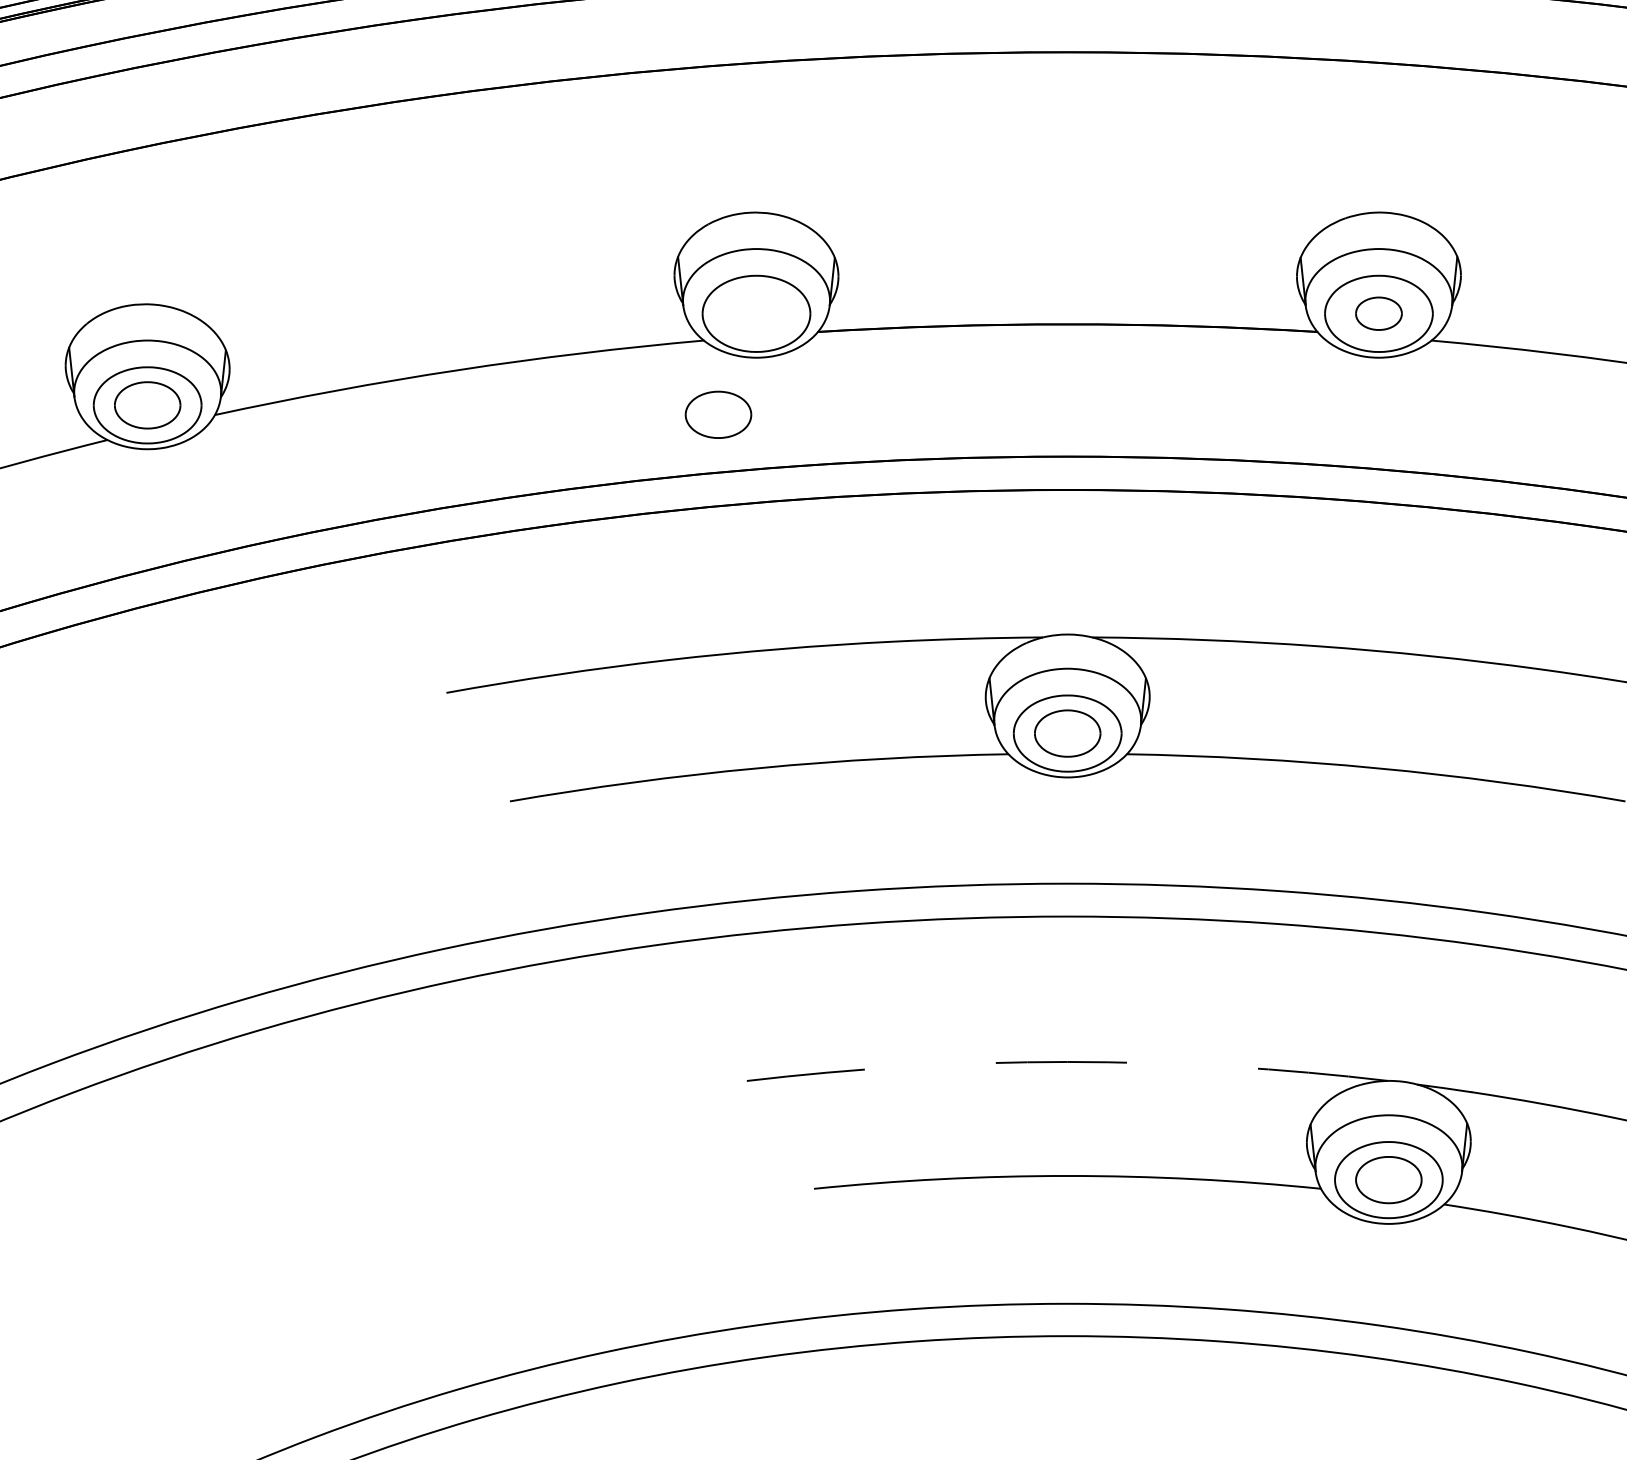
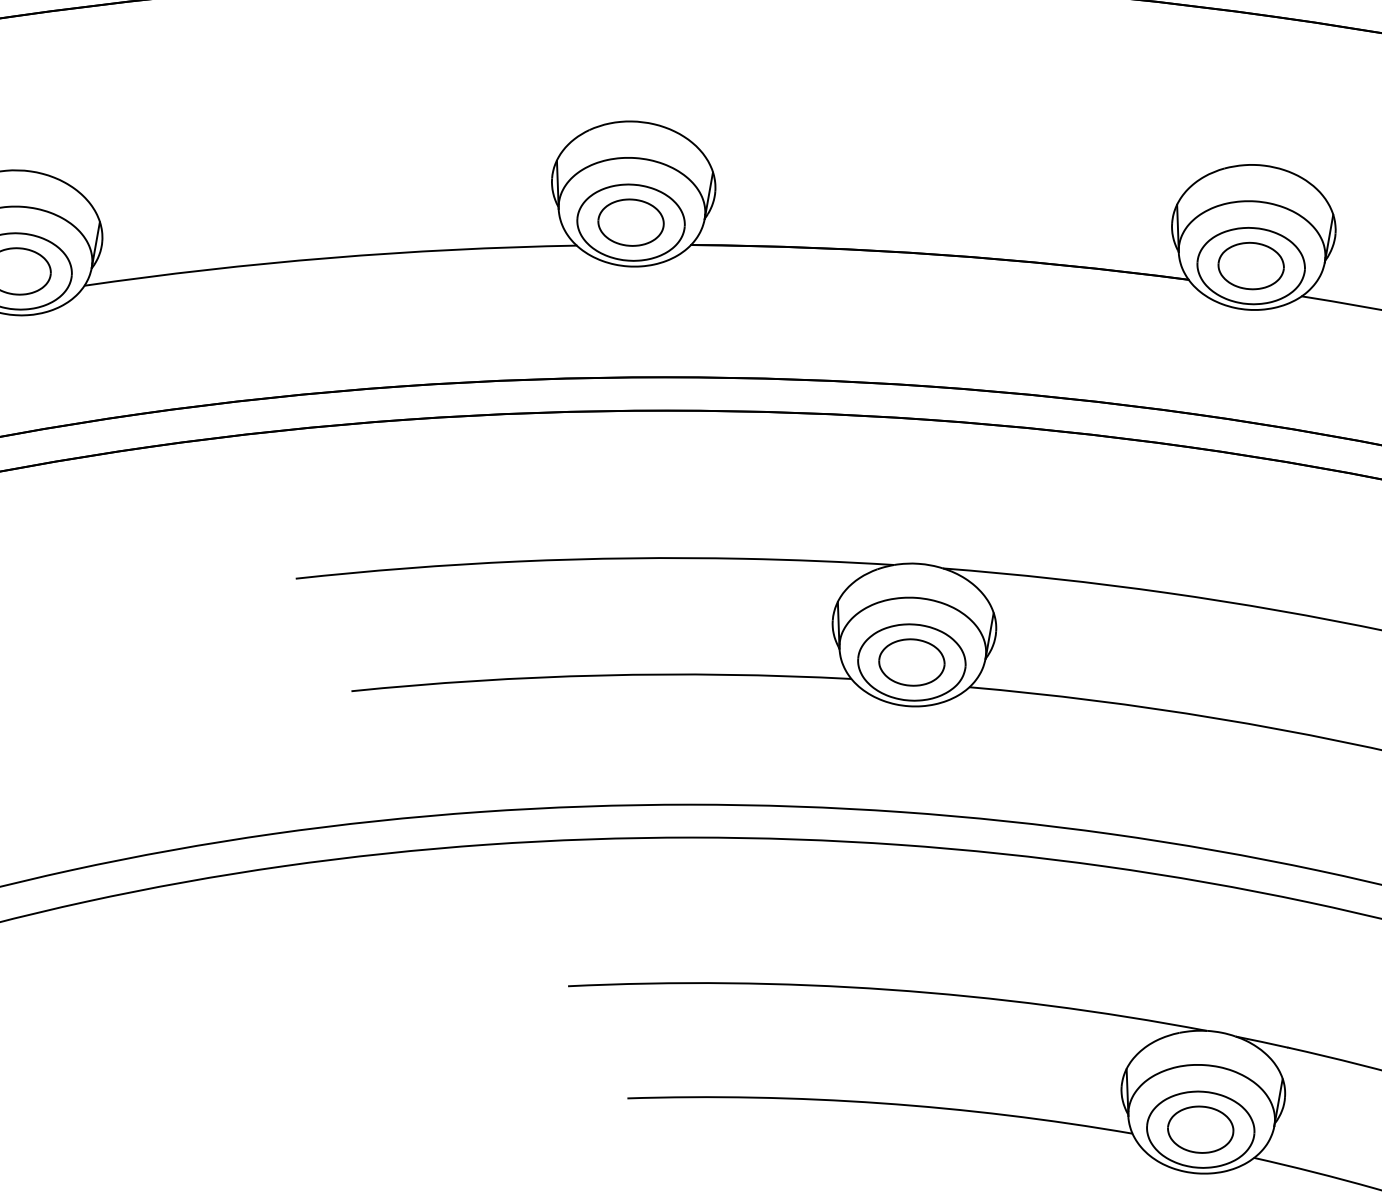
part: (1378, 313) -> (1250, 265), size x1.43
part: (718, 414) -> (631, 222), moved
arc: (1067, 1061) -> (888, 989), dashed -> solid

